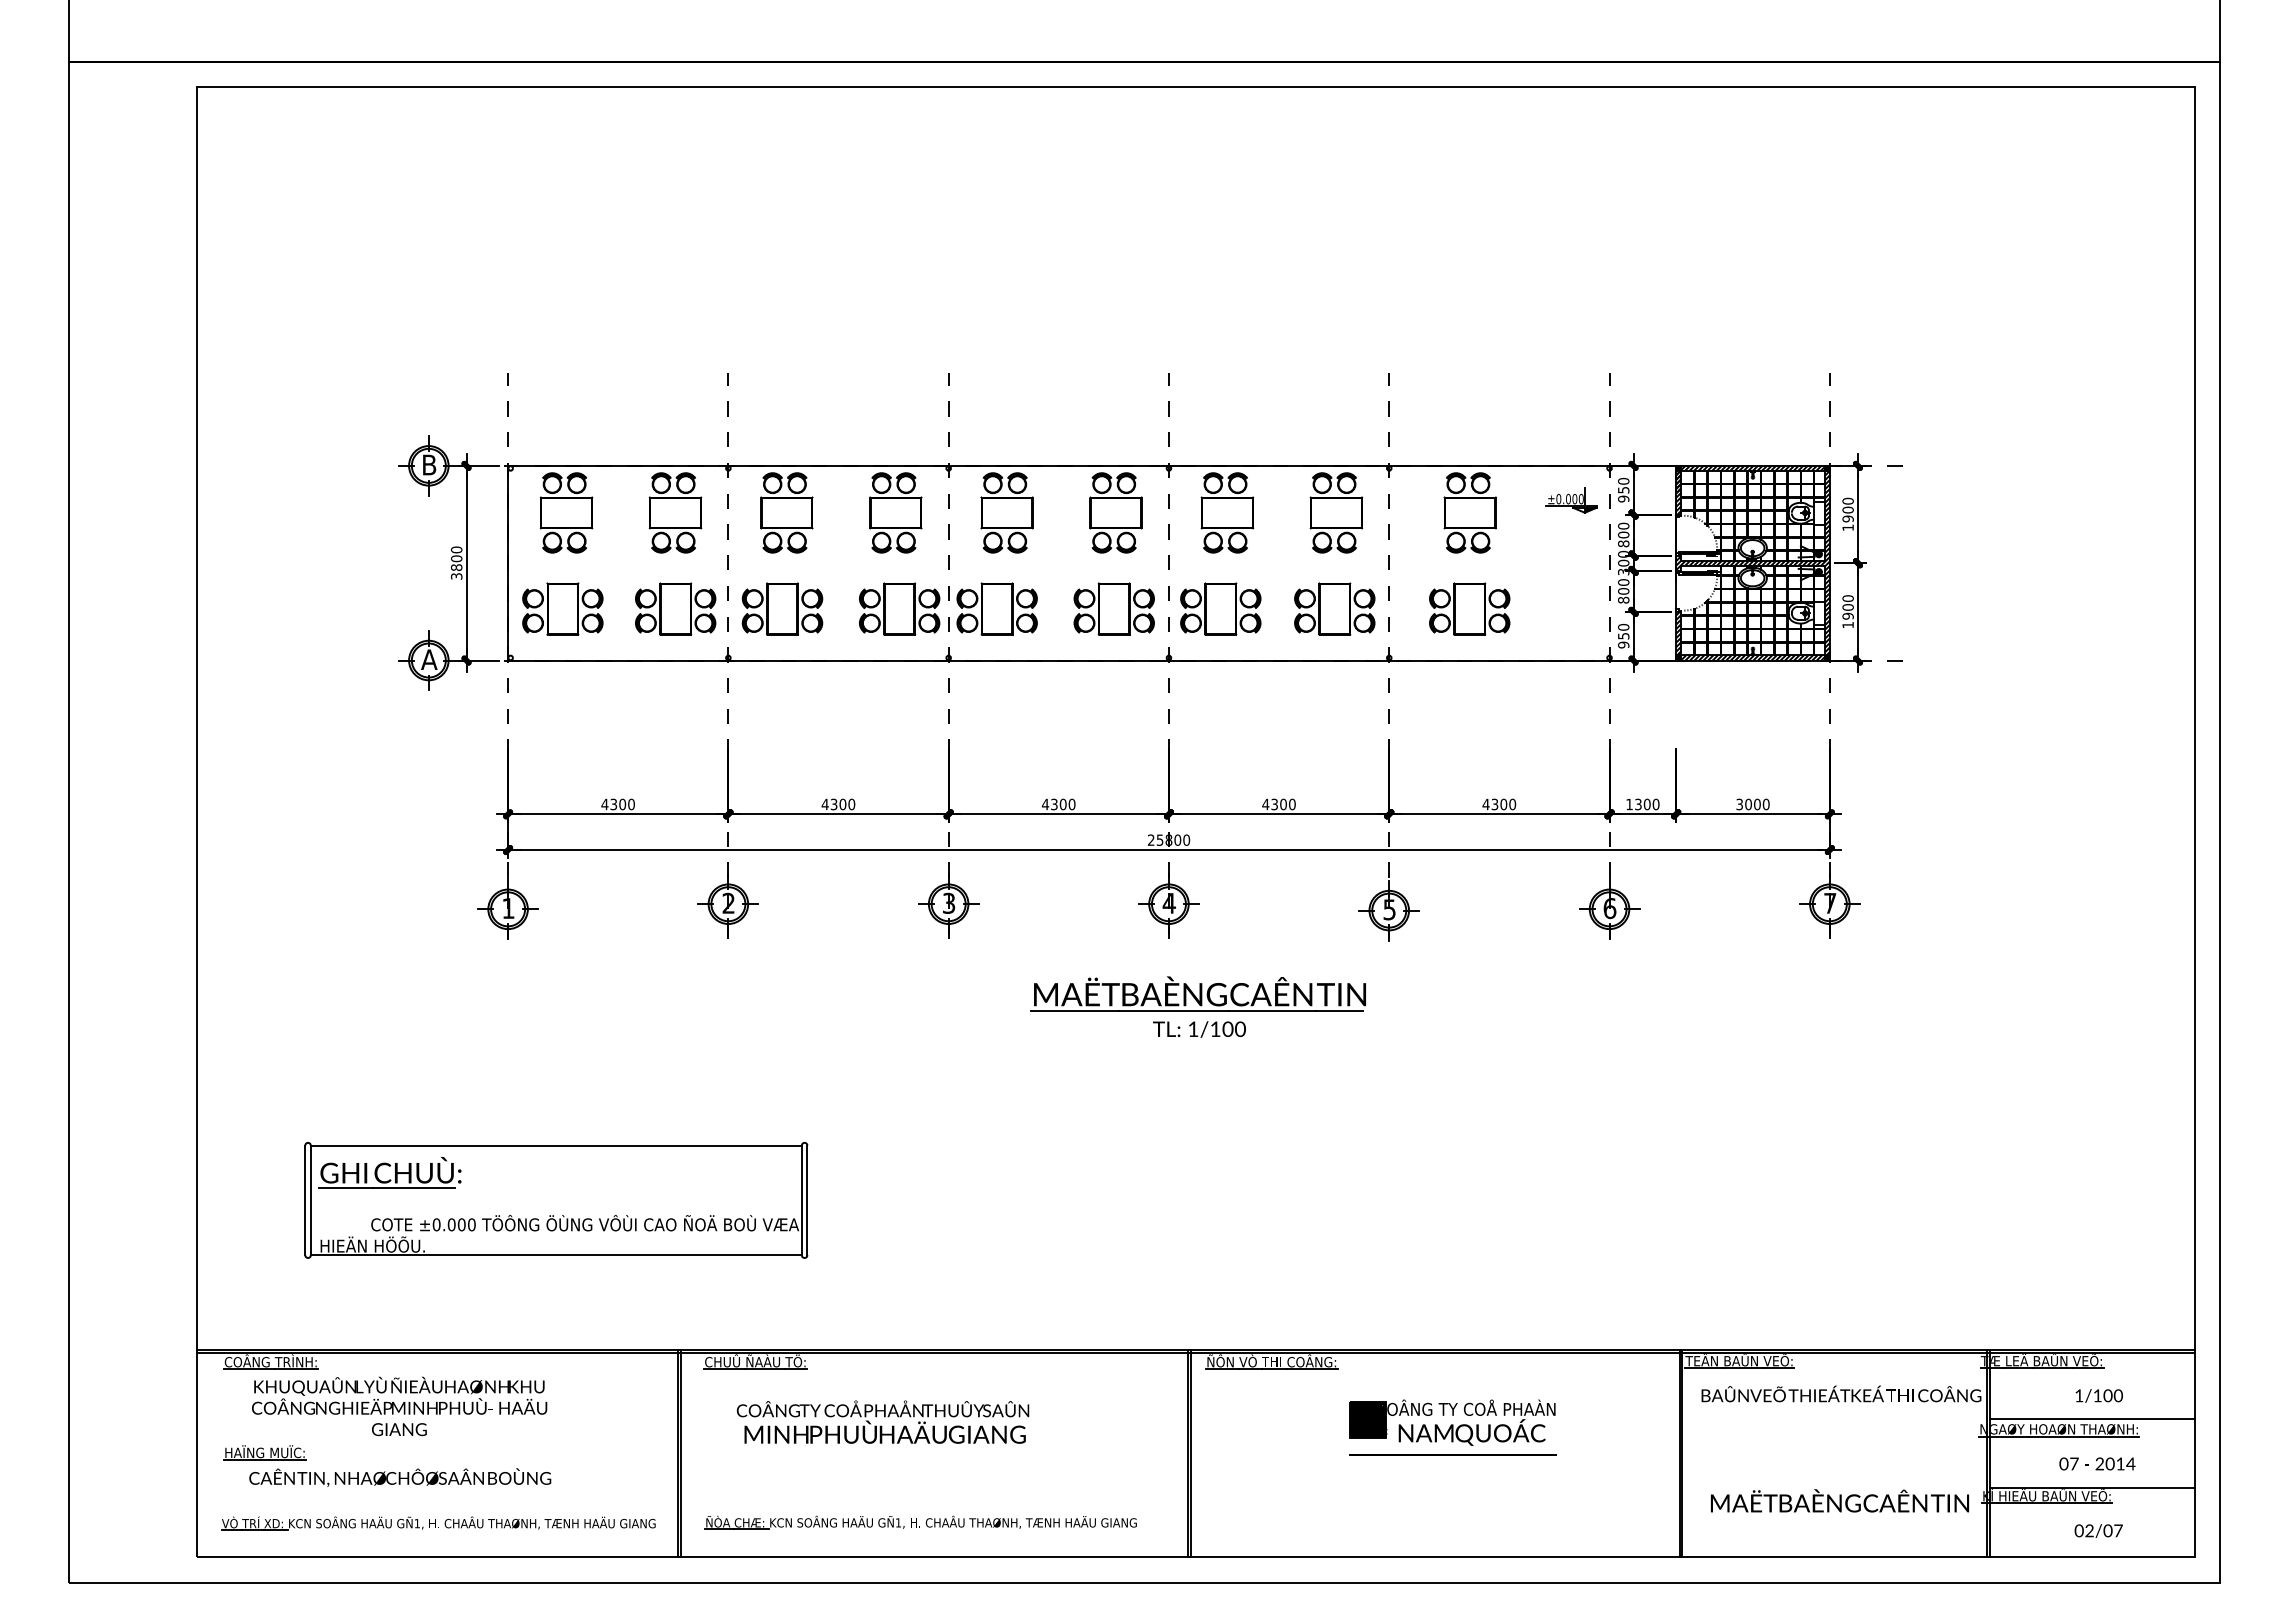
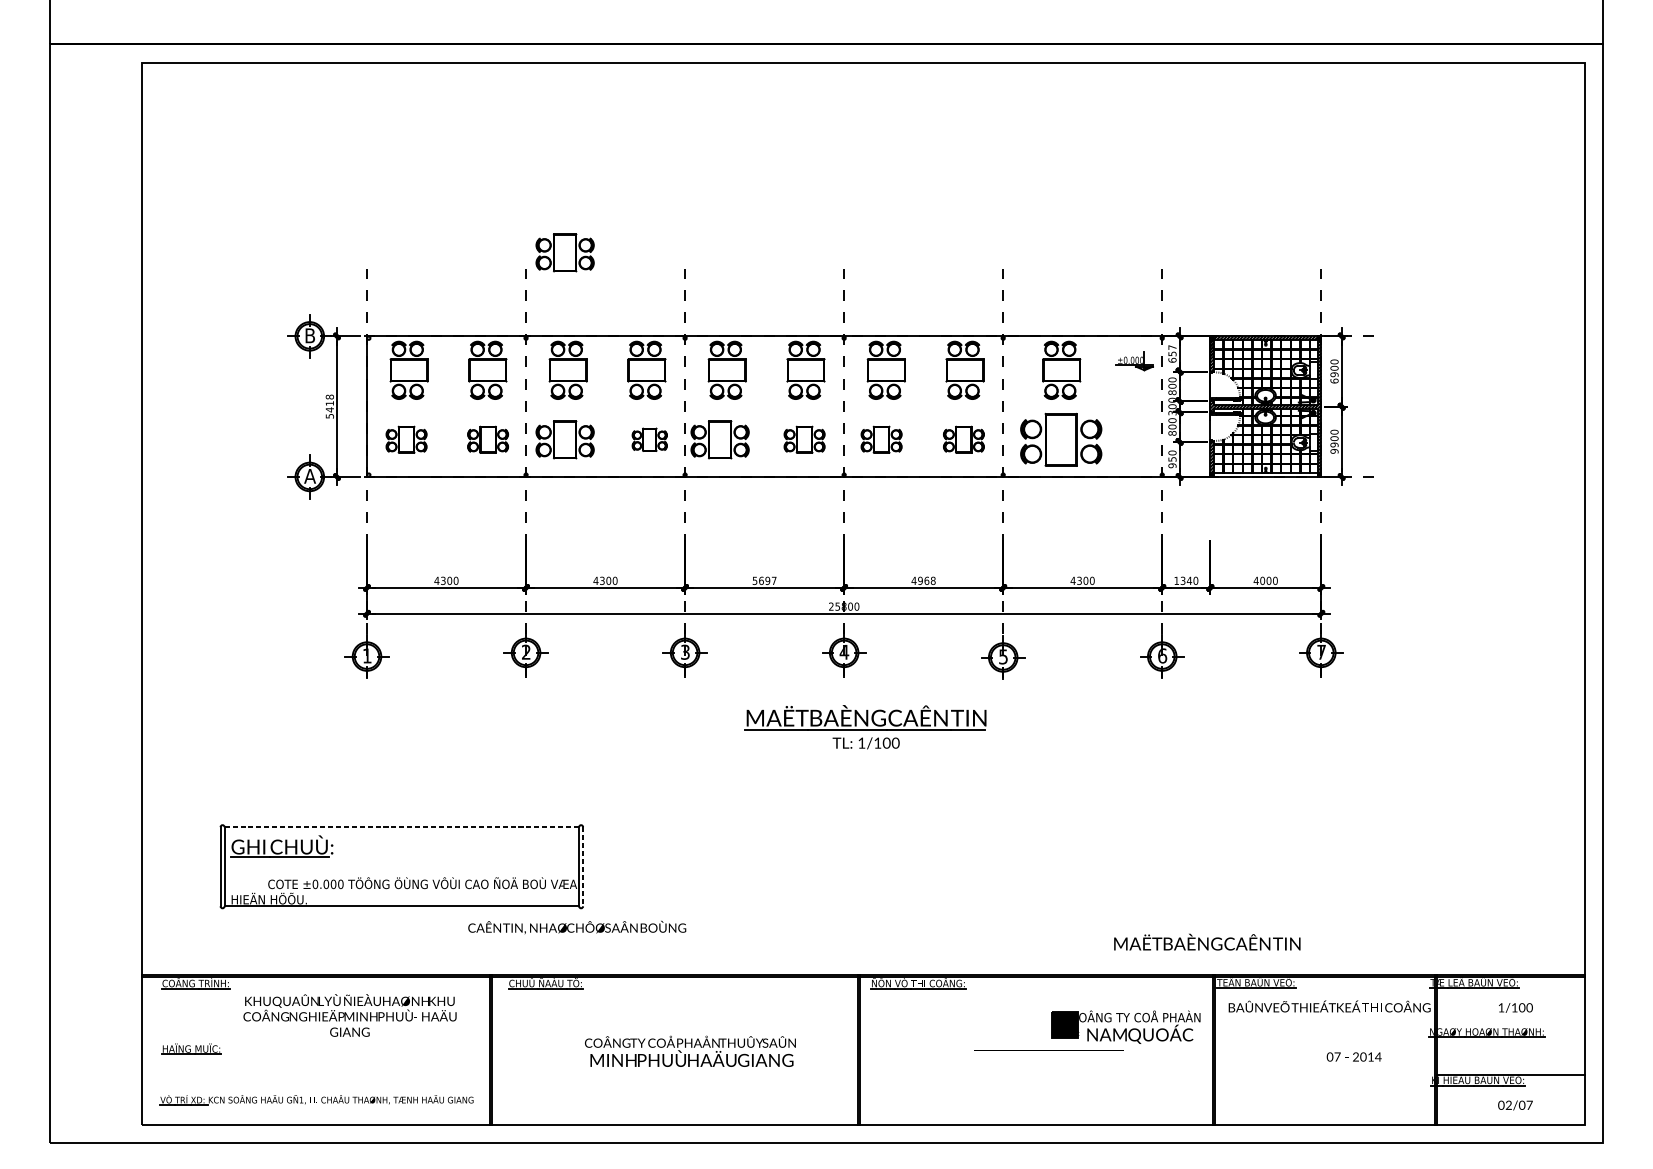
part: (782, 349) -> (565, 252), added
text: (1623, 489) -> (1172, 353), 950 -> 657
text: (1847, 527) -> (1334, 380), 1900 -> 6900
text: (456, 562) -> (329, 406), 3800 -> 5418
part: (562, 608) -> (406, 439), size x0.7
part: (675, 608) -> (487, 439), size x0.7
part: (899, 608) -> (649, 439), size x0.6
part: (1113, 608) -> (804, 439), size x0.7
part: (1220, 608) -> (881, 439), size x0.7
part: (1334, 608) -> (963, 439), size x0.7
part: (1469, 608) -> (1061, 439), size x1.4
text: (1847, 624) -> (1334, 450), 1900 -> 9900
hatch: (1752, 657) -> (1265, 474), removed
text: (1058, 804) -> (764, 580), 4300 -> 5697
text: (1283, 804) -> (926, 580), 4300 -> 4968
text: (1646, 804) -> (1188, 580), 1300 -> 1340
text: (1739, 804) -> (1256, 580), 3000 -> 4000
line: (556, 1145) -> (401, 827), solid -> dashed
line: (807, 1200) -> (583, 866), solid -> dashed
text: (399, 1406) -> (349, 1015), moved
line: (2091, 1419) -> (1510, 1024), removed
text: (882, 1421) -> (690, 1050), moved
part: (1452, 1422) -> (1126, 1027), moved
text: (2097, 1463) -> (1354, 1056), moved
text: (400, 1477) -> (577, 927), moved
text: (1839, 1500) -> (1206, 941), moved
part: (920, 1522) -> (664, 1099), removed

